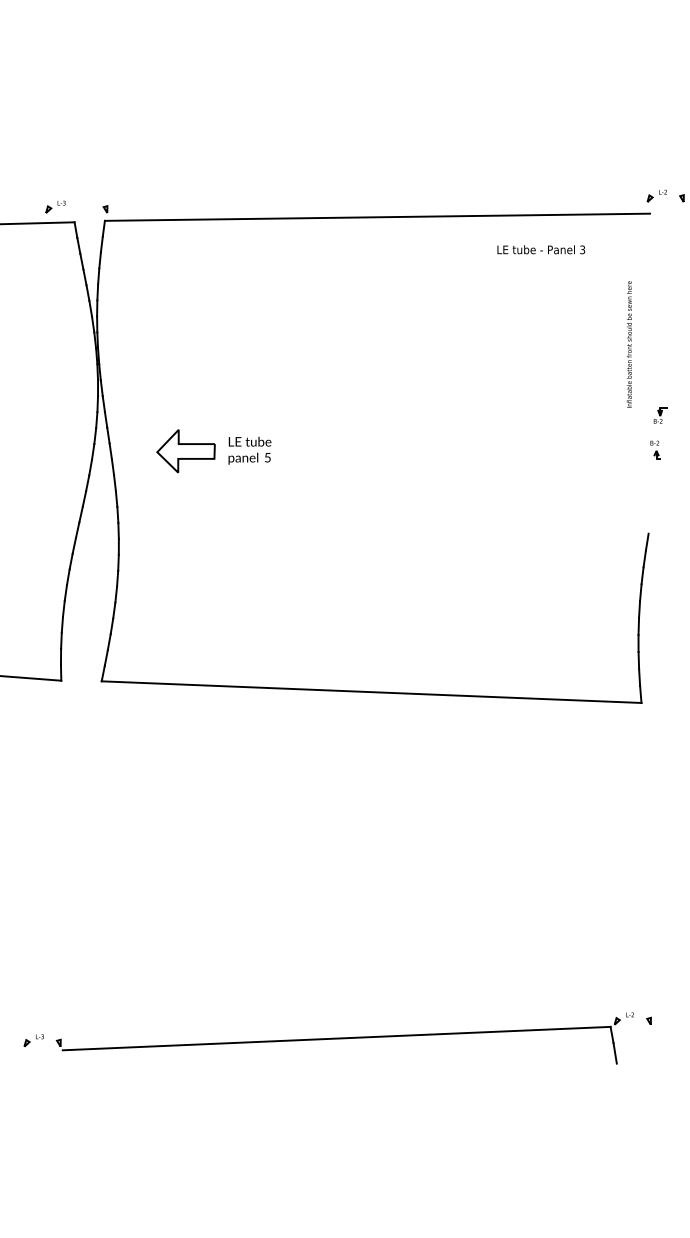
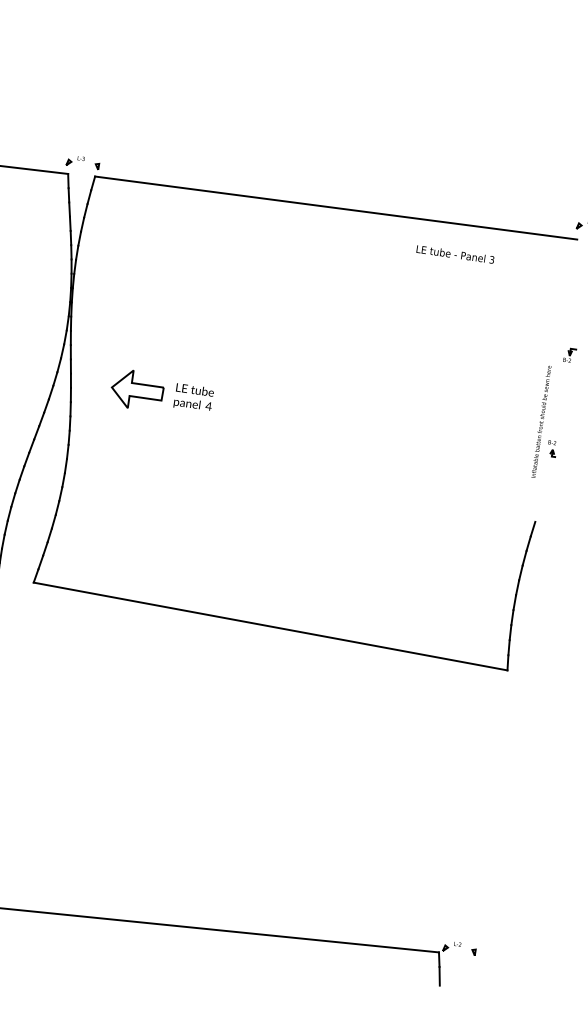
part: (55, 206) -> (75, 160), moved
text: (541, 249) -> (455, 254), moved
text: (628, 344) -> (540, 421), moved
part: (660, 415) -> (569, 355), moved
text: (267, 457) -> (208, 406), 5 -> 4

